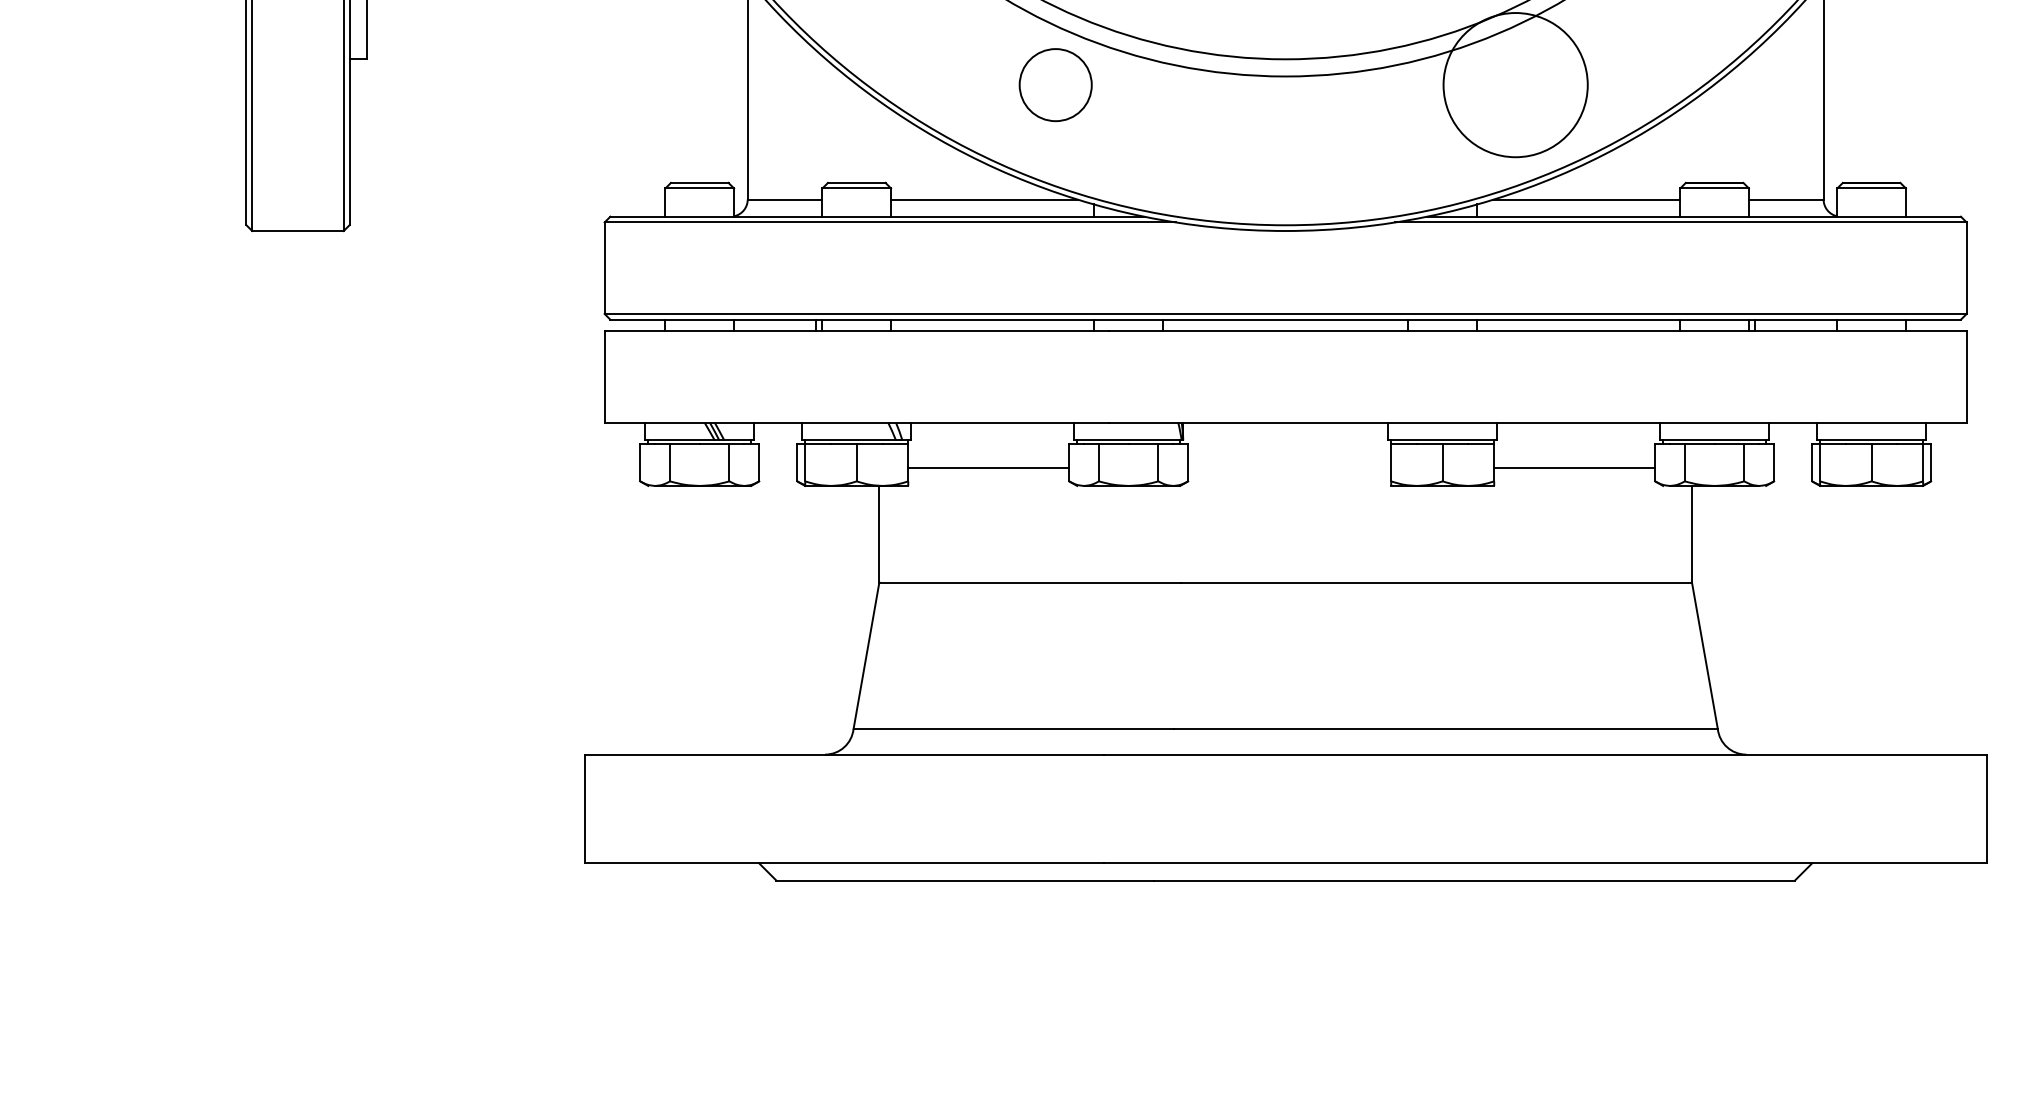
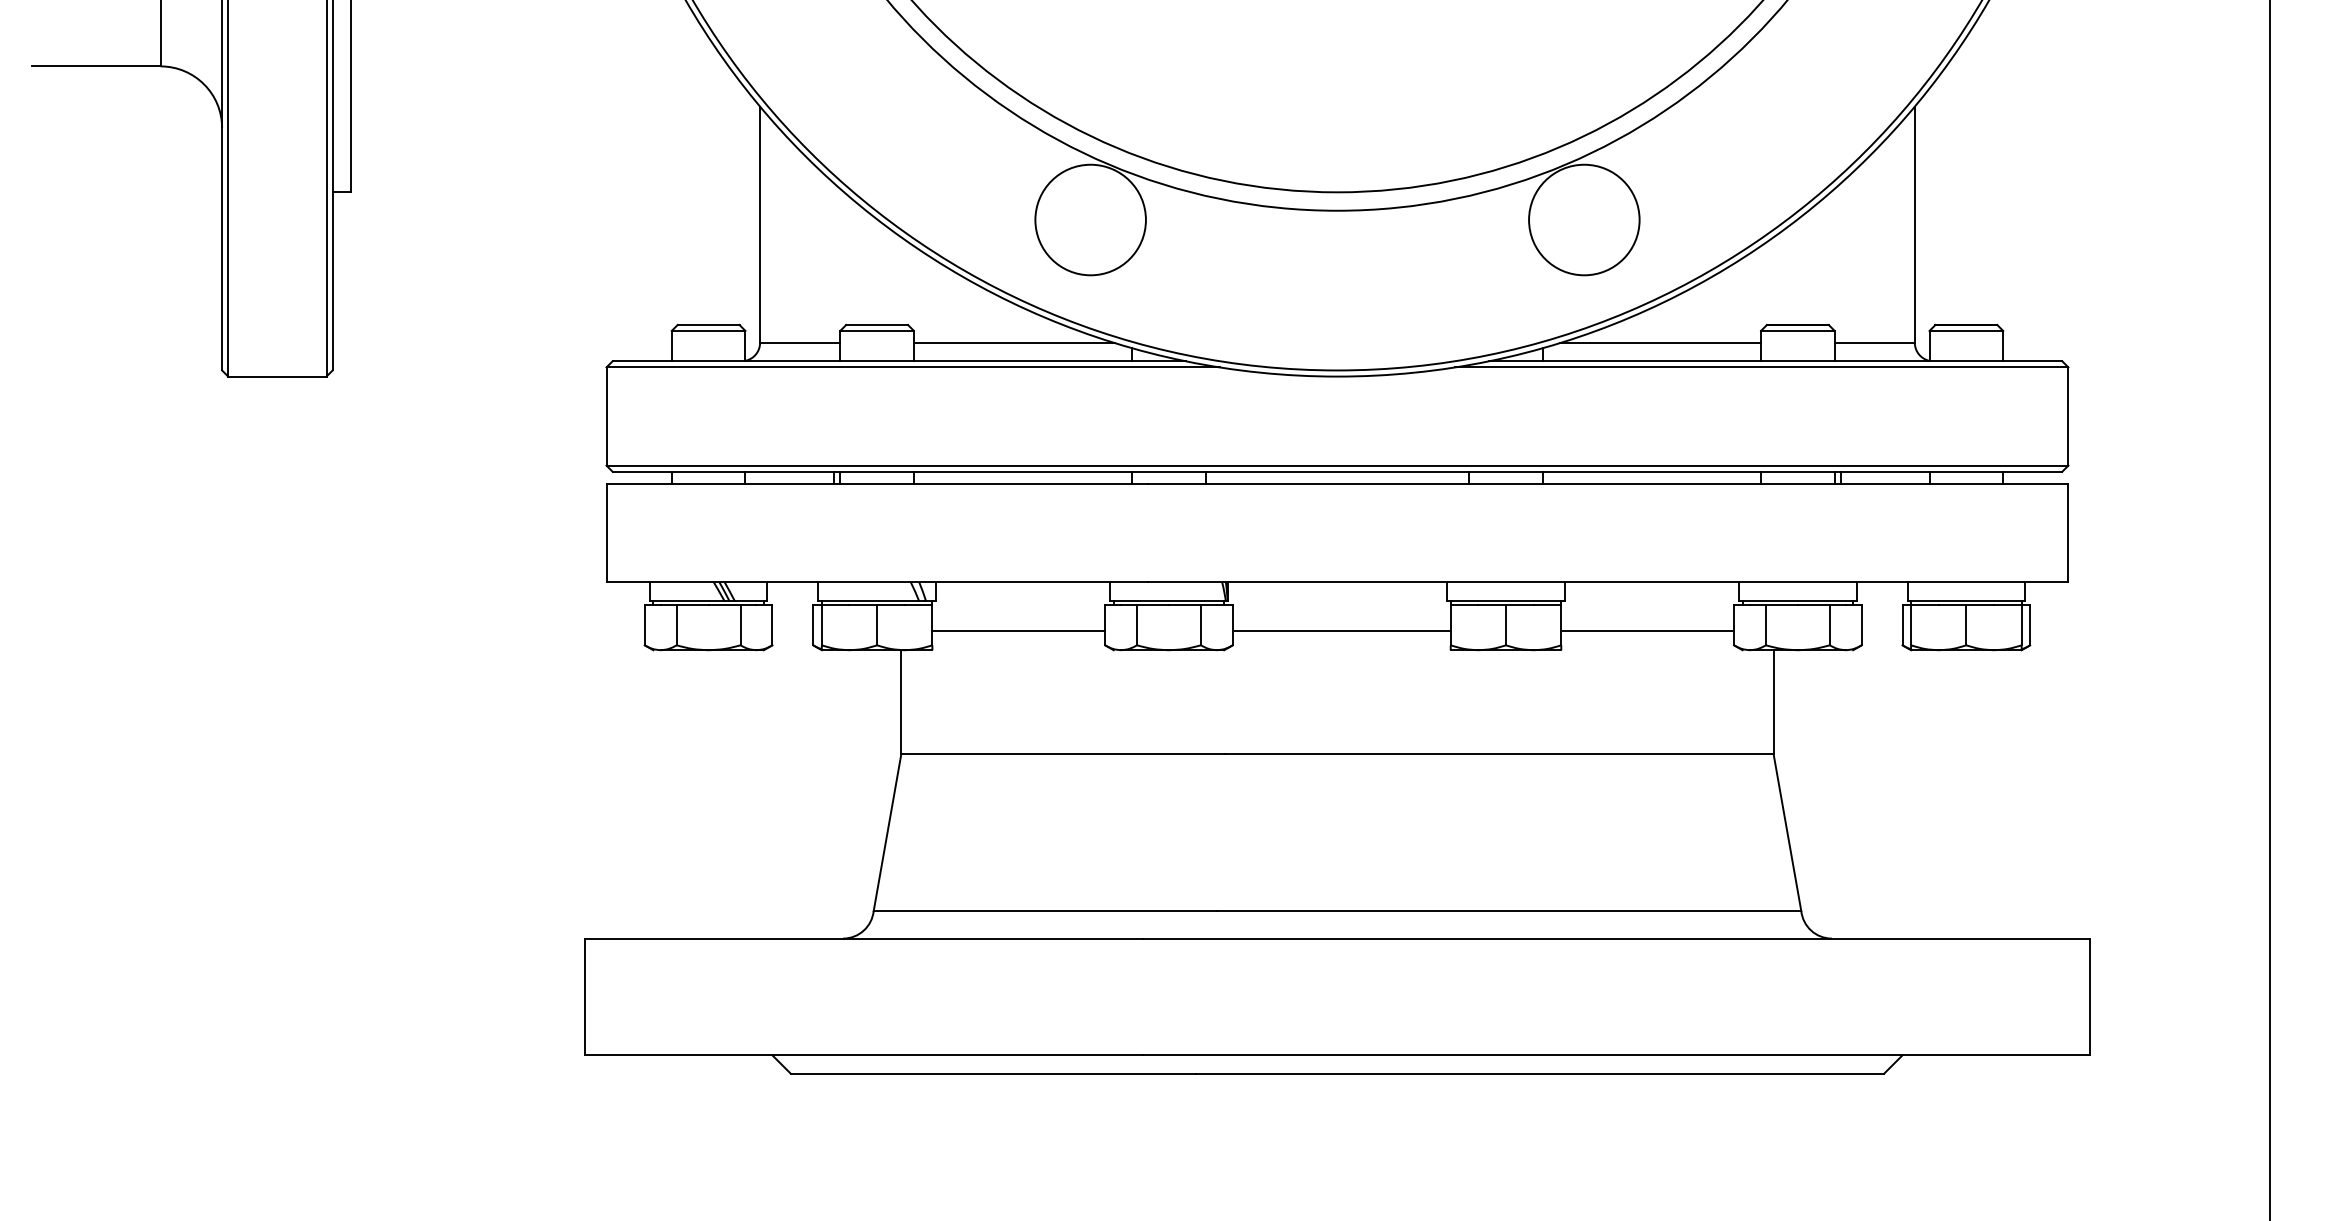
circle: (1055, 84) -> (1090, 219), size x1.43
circle: (1515, 84) -> (1584, 219), size x0.71
line: (1289, 468) -> (1341, 631), added

